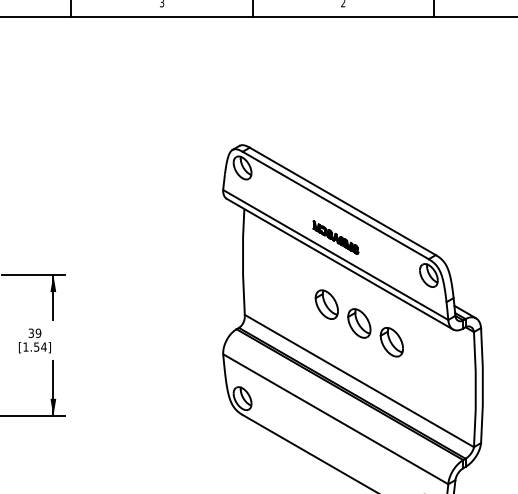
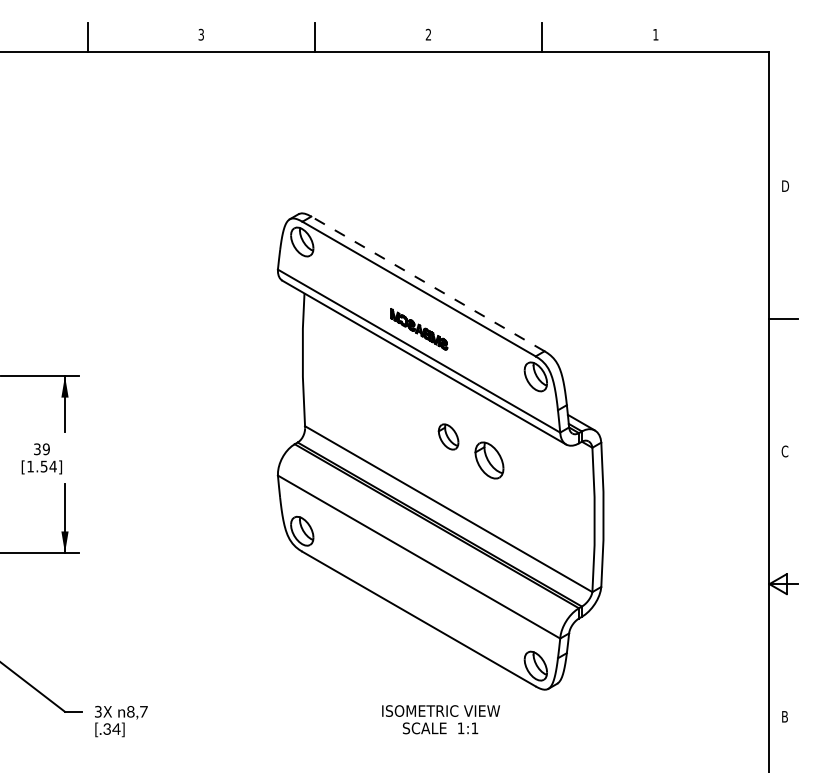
line: (342, 201) -> (427, 283), solid -> dashed
part: (326, 304) -> (407, 413), removed
part: (359, 323) -> (448, 436), size x0.7

